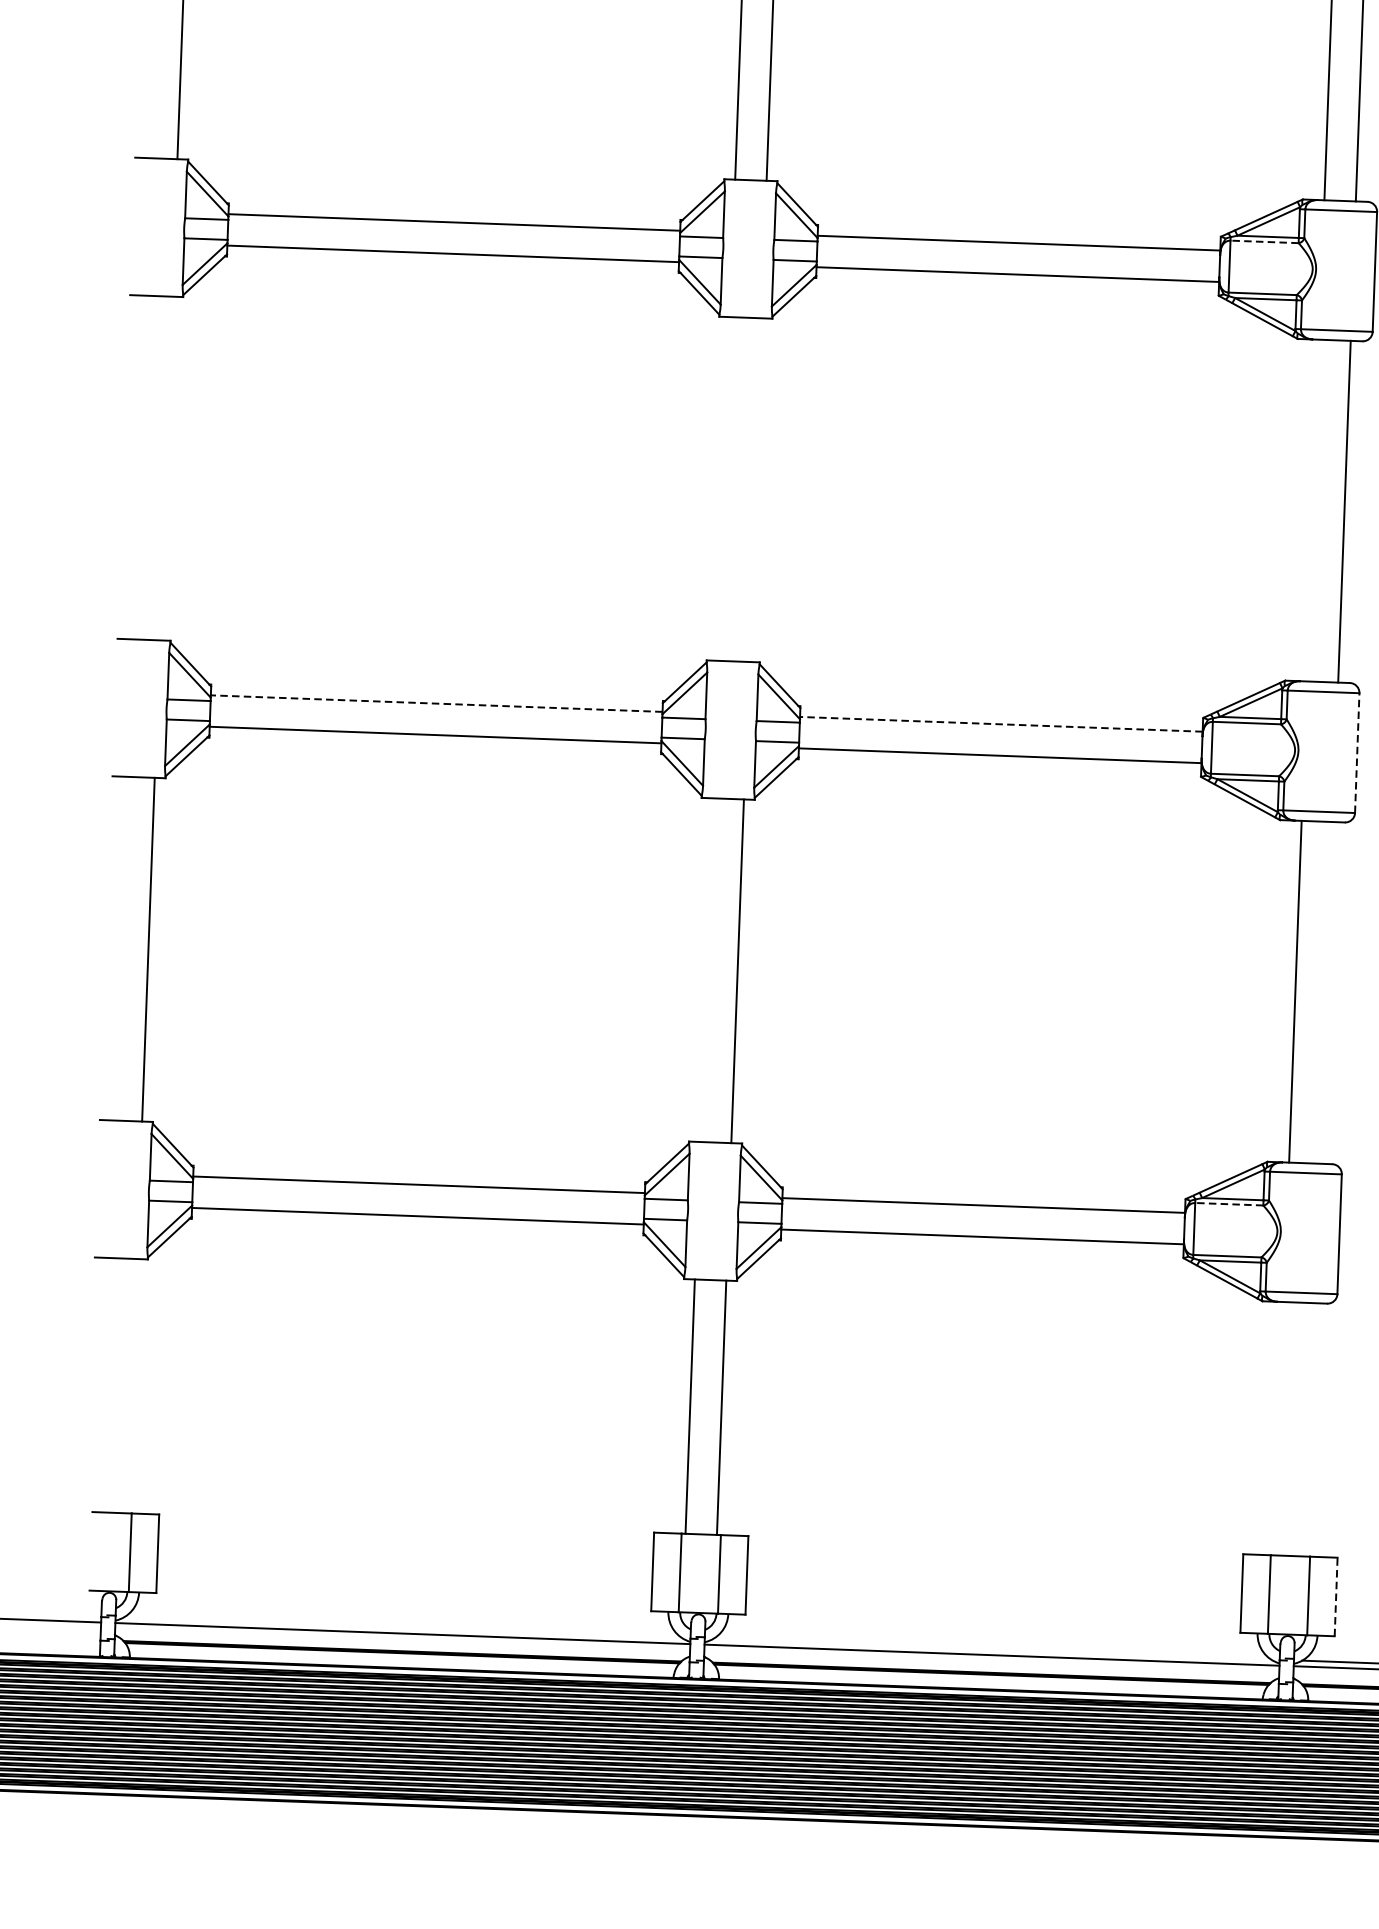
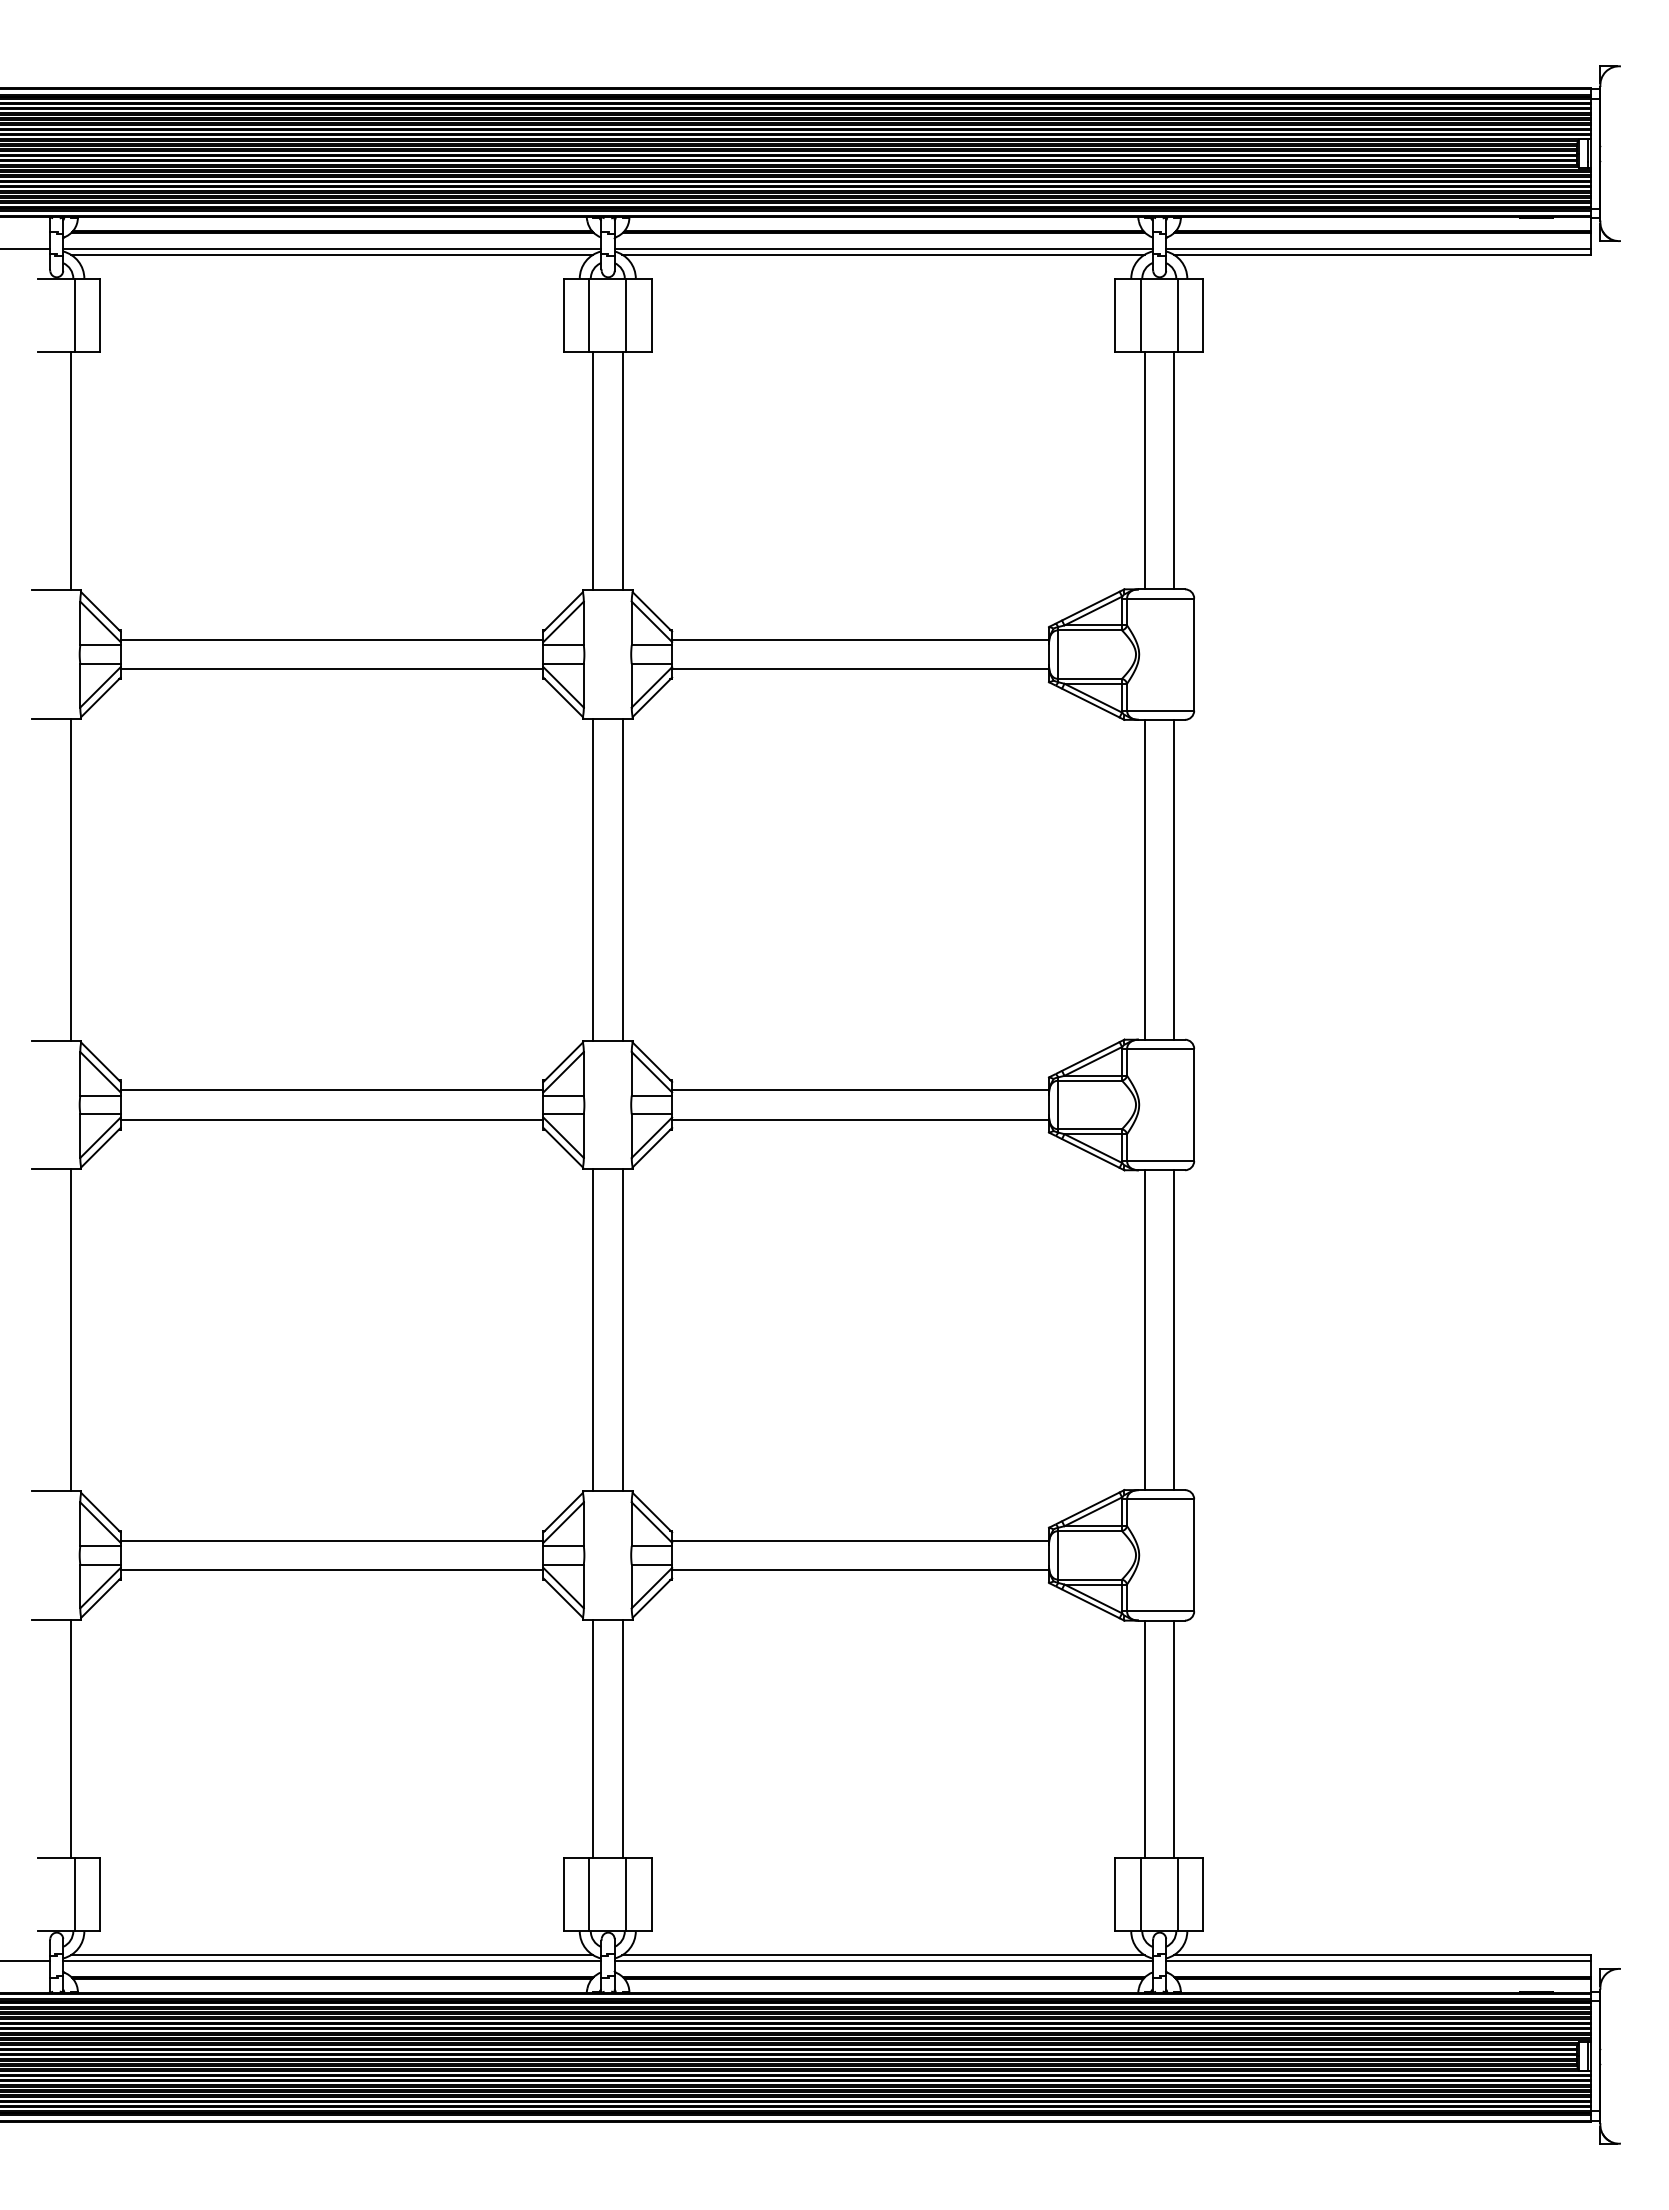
line: (1265, 242) -> (1090, 630), dashed -> solid
line: (166, 468) -> (71, 879), added
line: (724, 488) -> (593, 879), added
line: (755, 489) -> (622, 879), added
line: (1312, 510) -> (1144, 879), added
line: (436, 703) -> (331, 1090), dashed -> solid
line: (1001, 724) -> (860, 1090), dashed -> solid
line: (1357, 752) -> (1194, 1104), dashed -> solid
line: (706, 970) -> (593, 1330), added
line: (1326, 993) -> (1173, 1330), added
line: (1229, 1204) -> (1090, 1531), dashed -> solid
line: (132, 1385) -> (71, 1738), added
line: (1279, 1428) -> (1144, 1738), added
line: (1310, 1429) -> (1173, 1738), added
line: (1336, 1596) -> (1203, 1894), dashed -> solid
line: (402, 1627) -> (331, 1955), added
line: (991, 1649) -> (883, 1955), added

